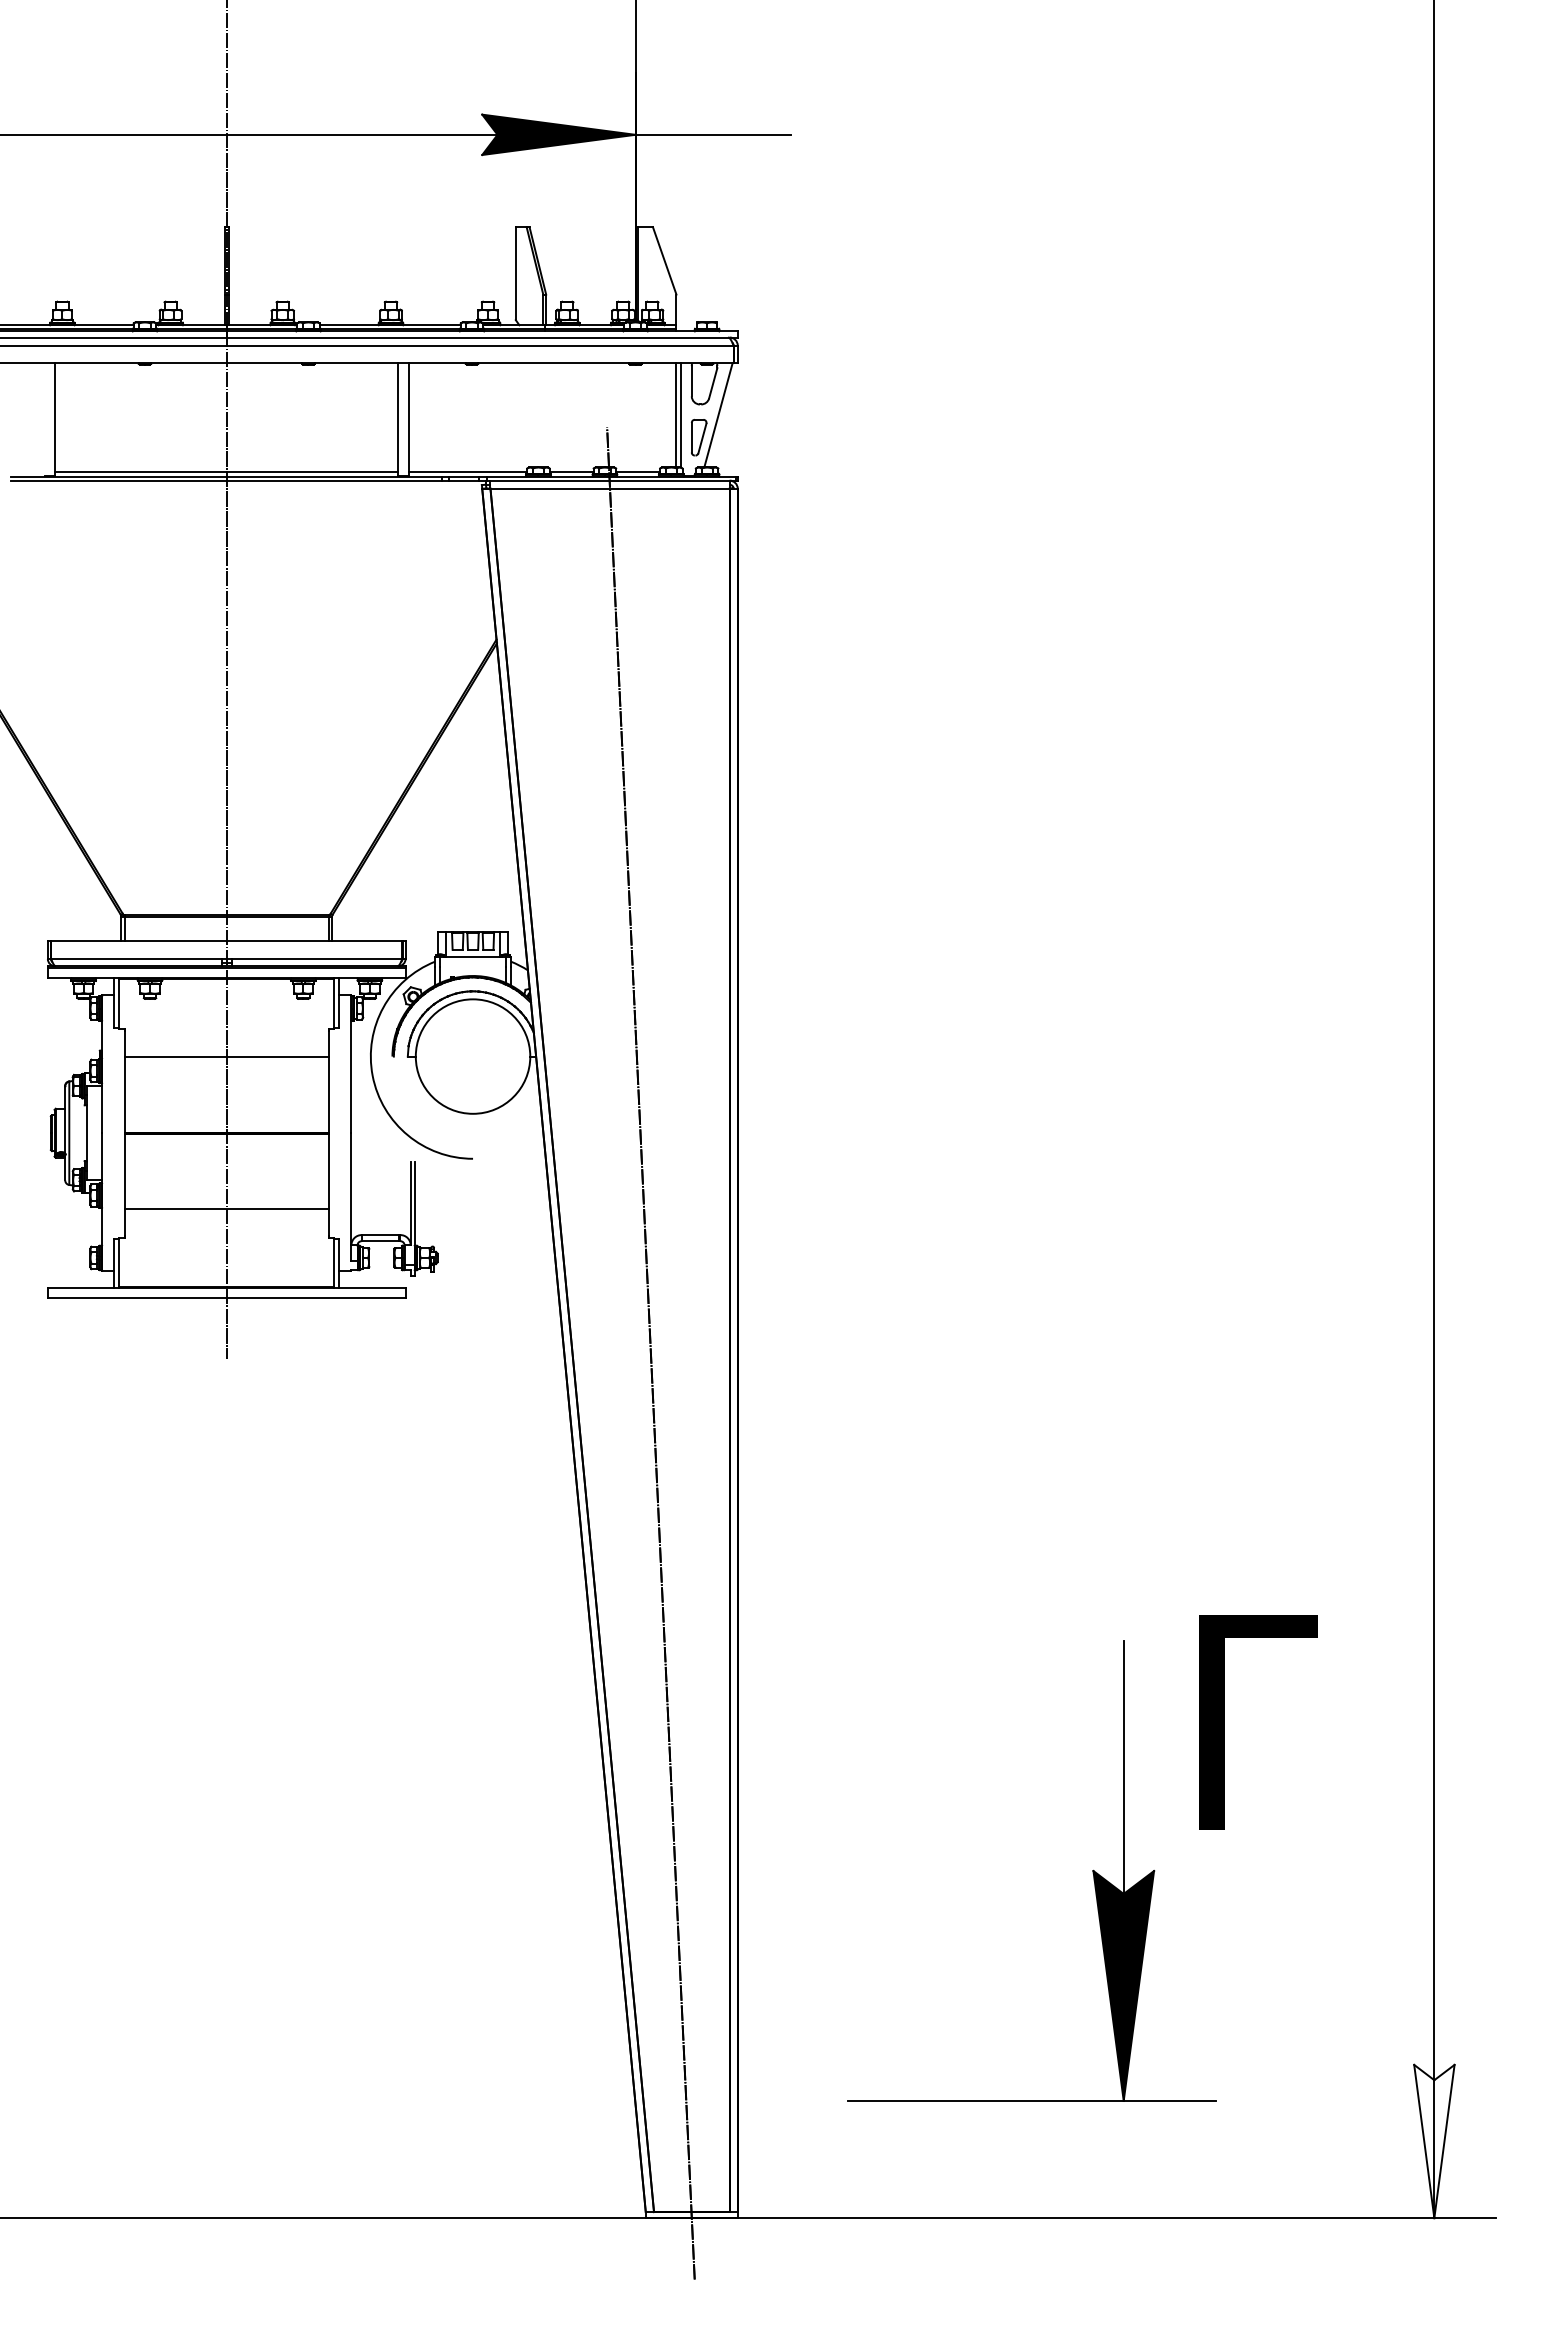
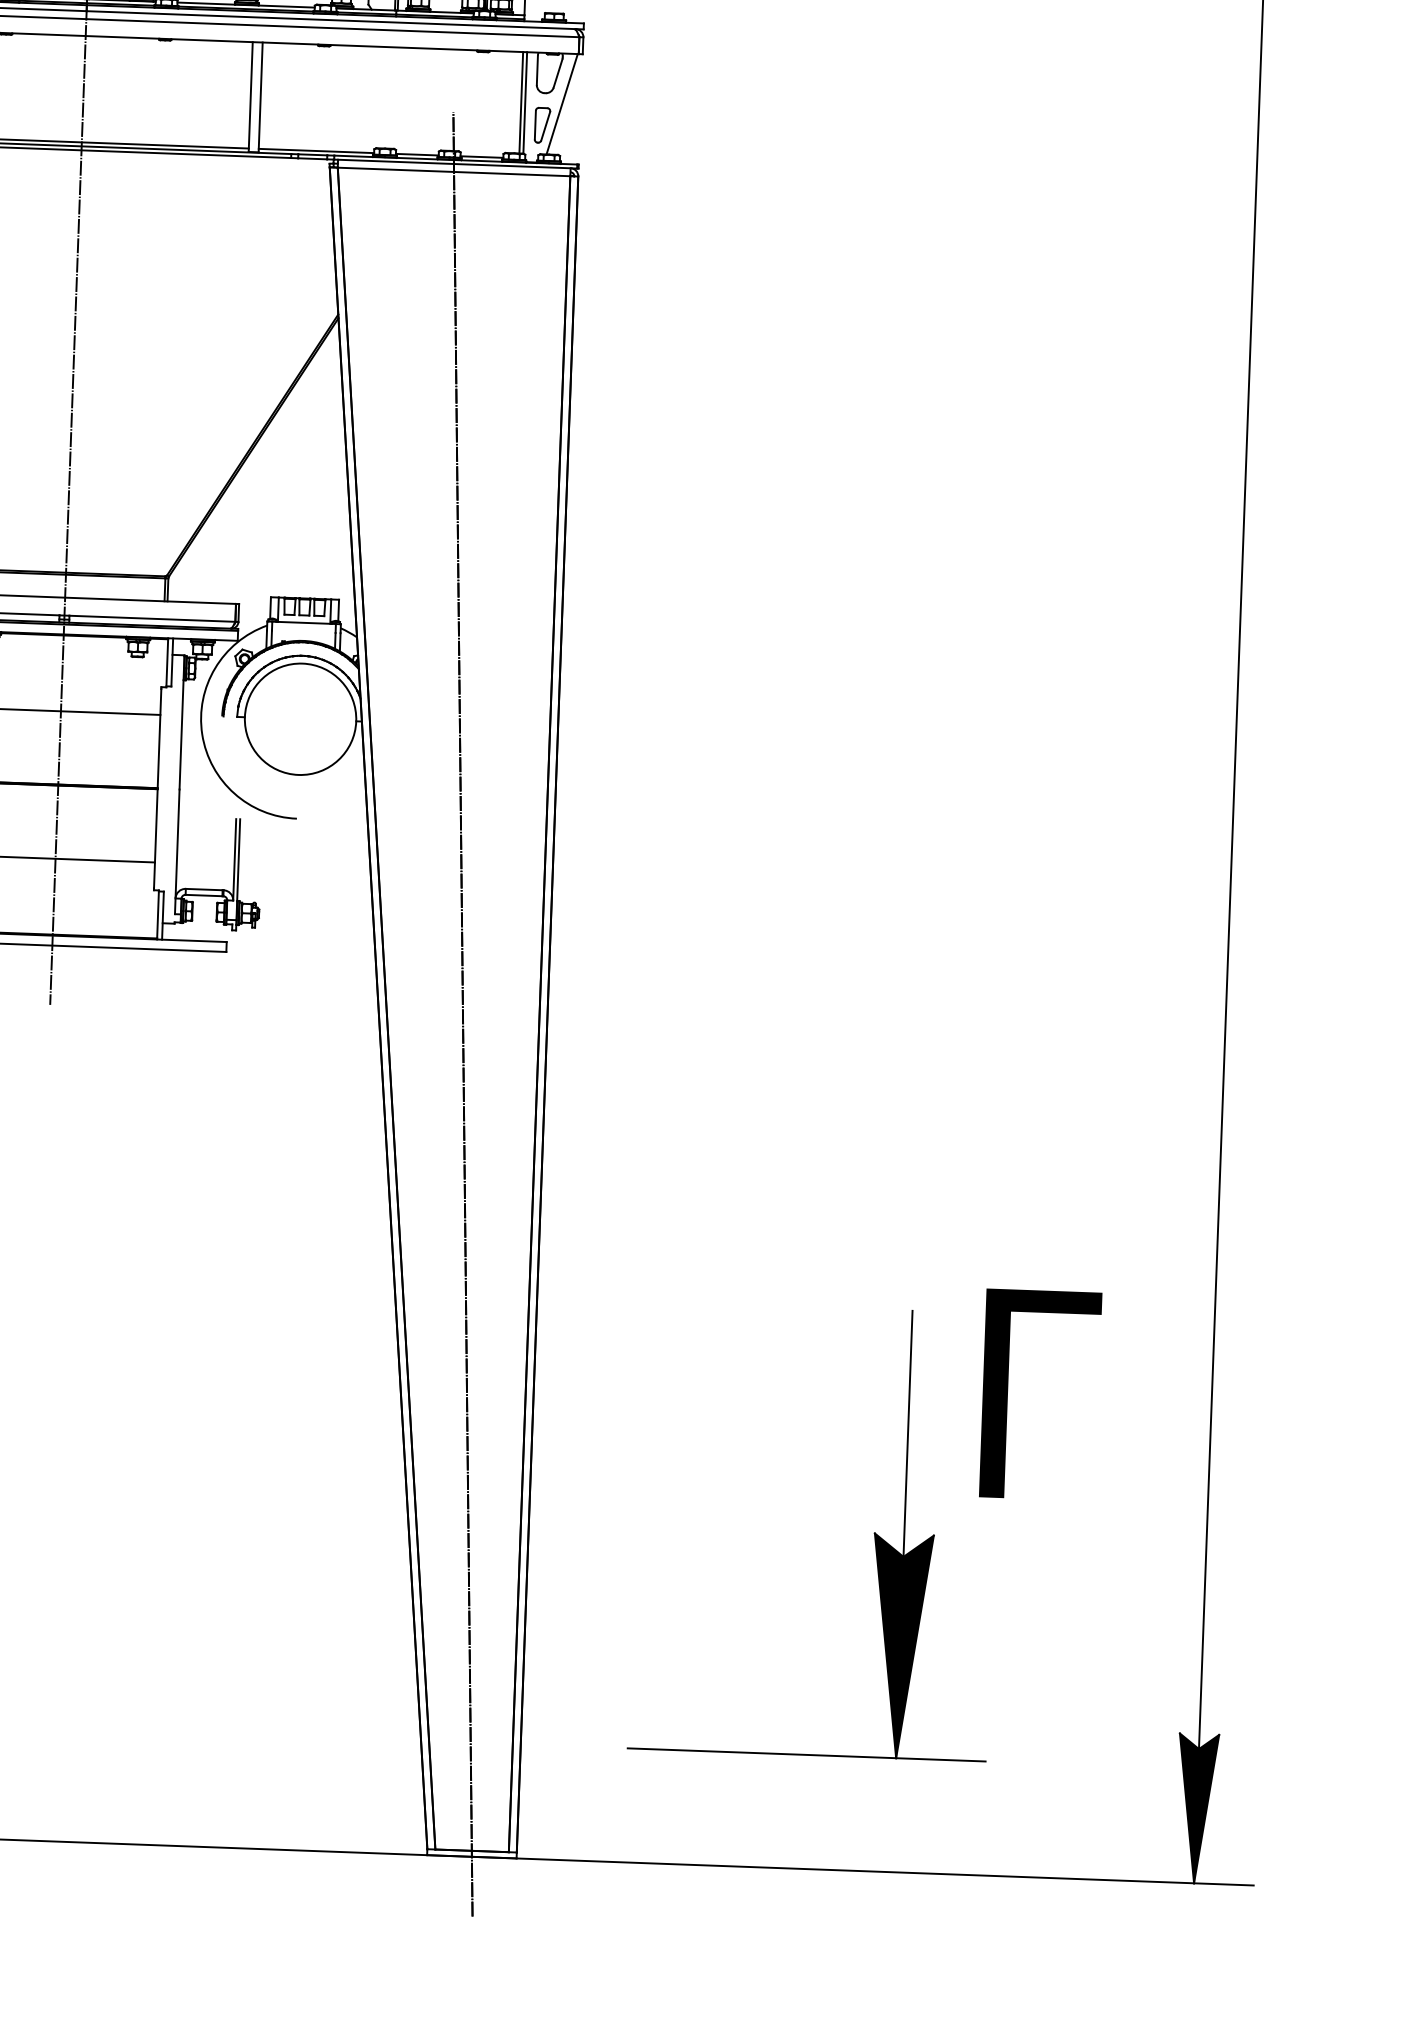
fill: (1434, 2141) -> (1196, 1808), added

